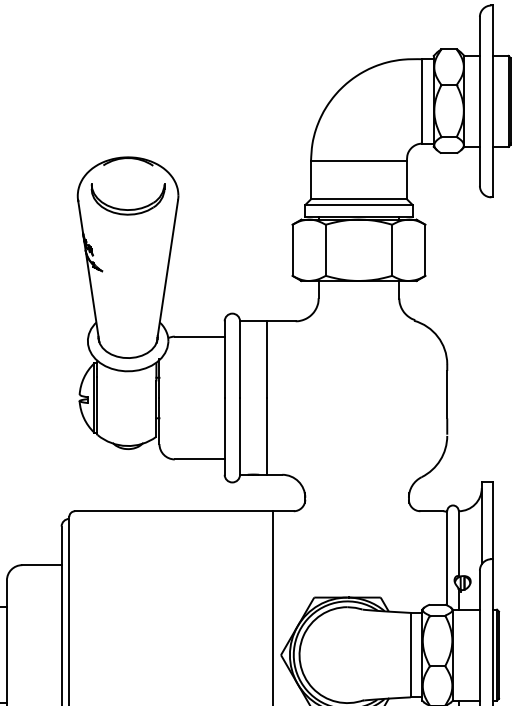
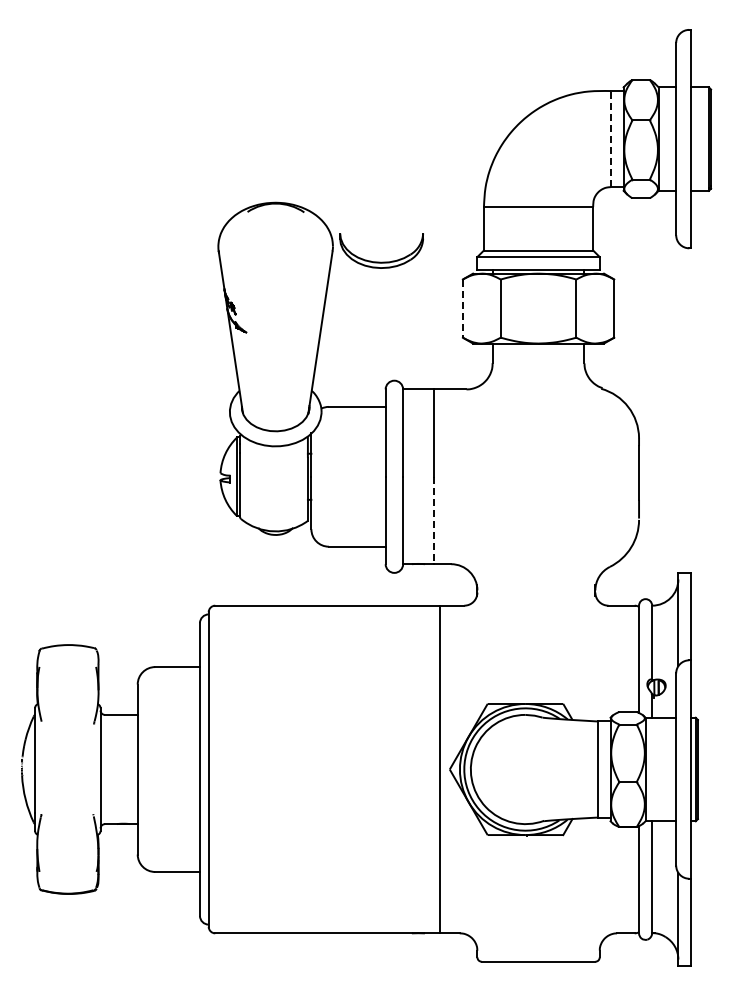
line: (422, 100) -> (610, 138), solid -> dashed
part: (127, 208) -> (381, 261), moved
line: (292, 251) -> (462, 309), solid -> dashed
line: (266, 436) -> (433, 520), solid -> dashed

